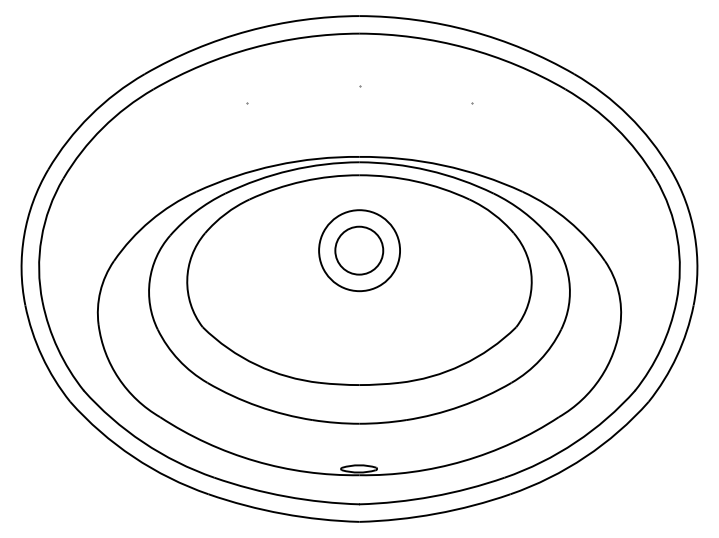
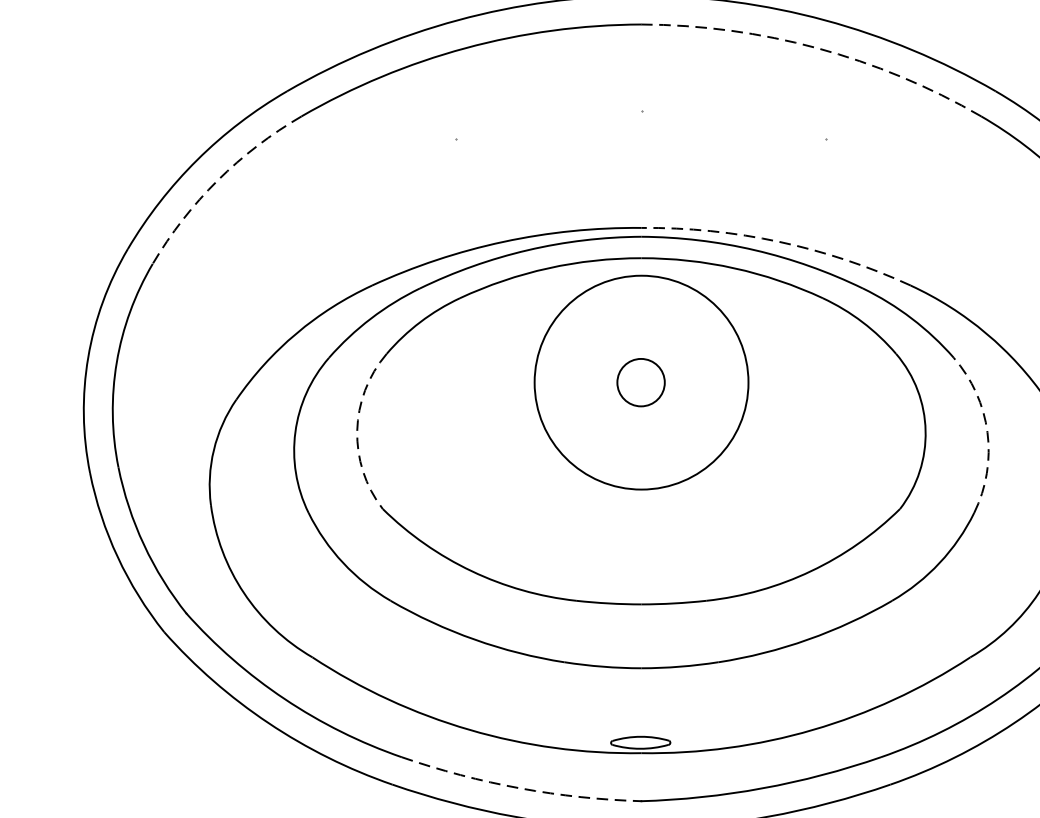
arc: (466, 48) -> (817, 49), solid -> dashed
arc: (102, 128) -> (217, 181), solid -> dashed
arc: (443, 165) -> (780, 242), solid -> dashed
circle: (359, 250) -> (641, 382), size x0.6
circle: (359, 250) -> (641, 382), size x1.6
arc: (187, 279) -> (357, 430), solid -> dashed
arc: (569, 280) -> (987, 431), solid -> dashed
arc: (286, 496) -> (520, 788), solid -> dashed

